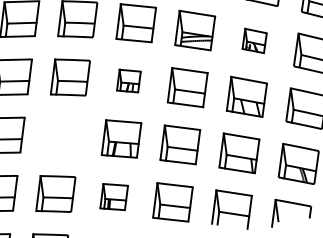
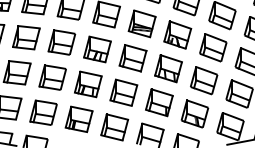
part: (253, 40) -> (177, 34), size x1.67
part: (128, 81) -> (97, 49), size x1.67
part: (62, 135) -> (52, 77), added
part: (113, 197) -> (78, 119), size x1.43

